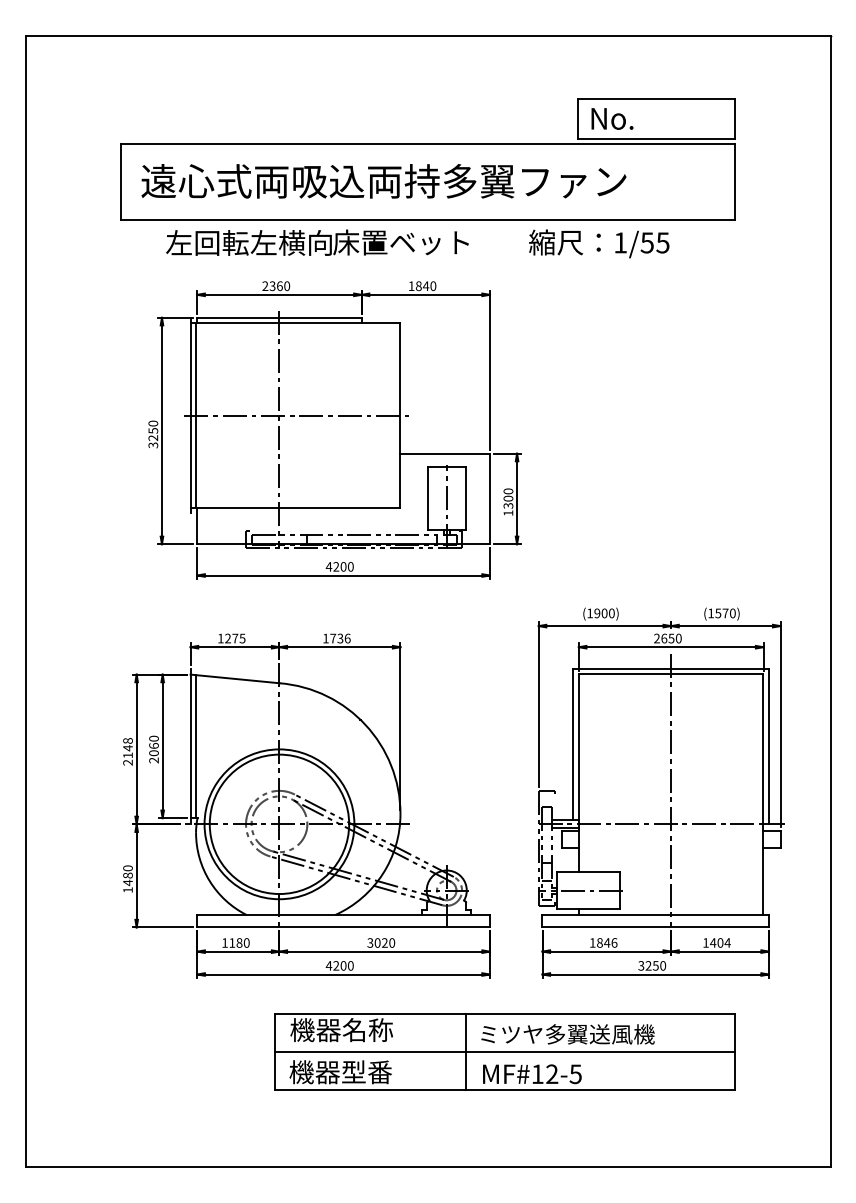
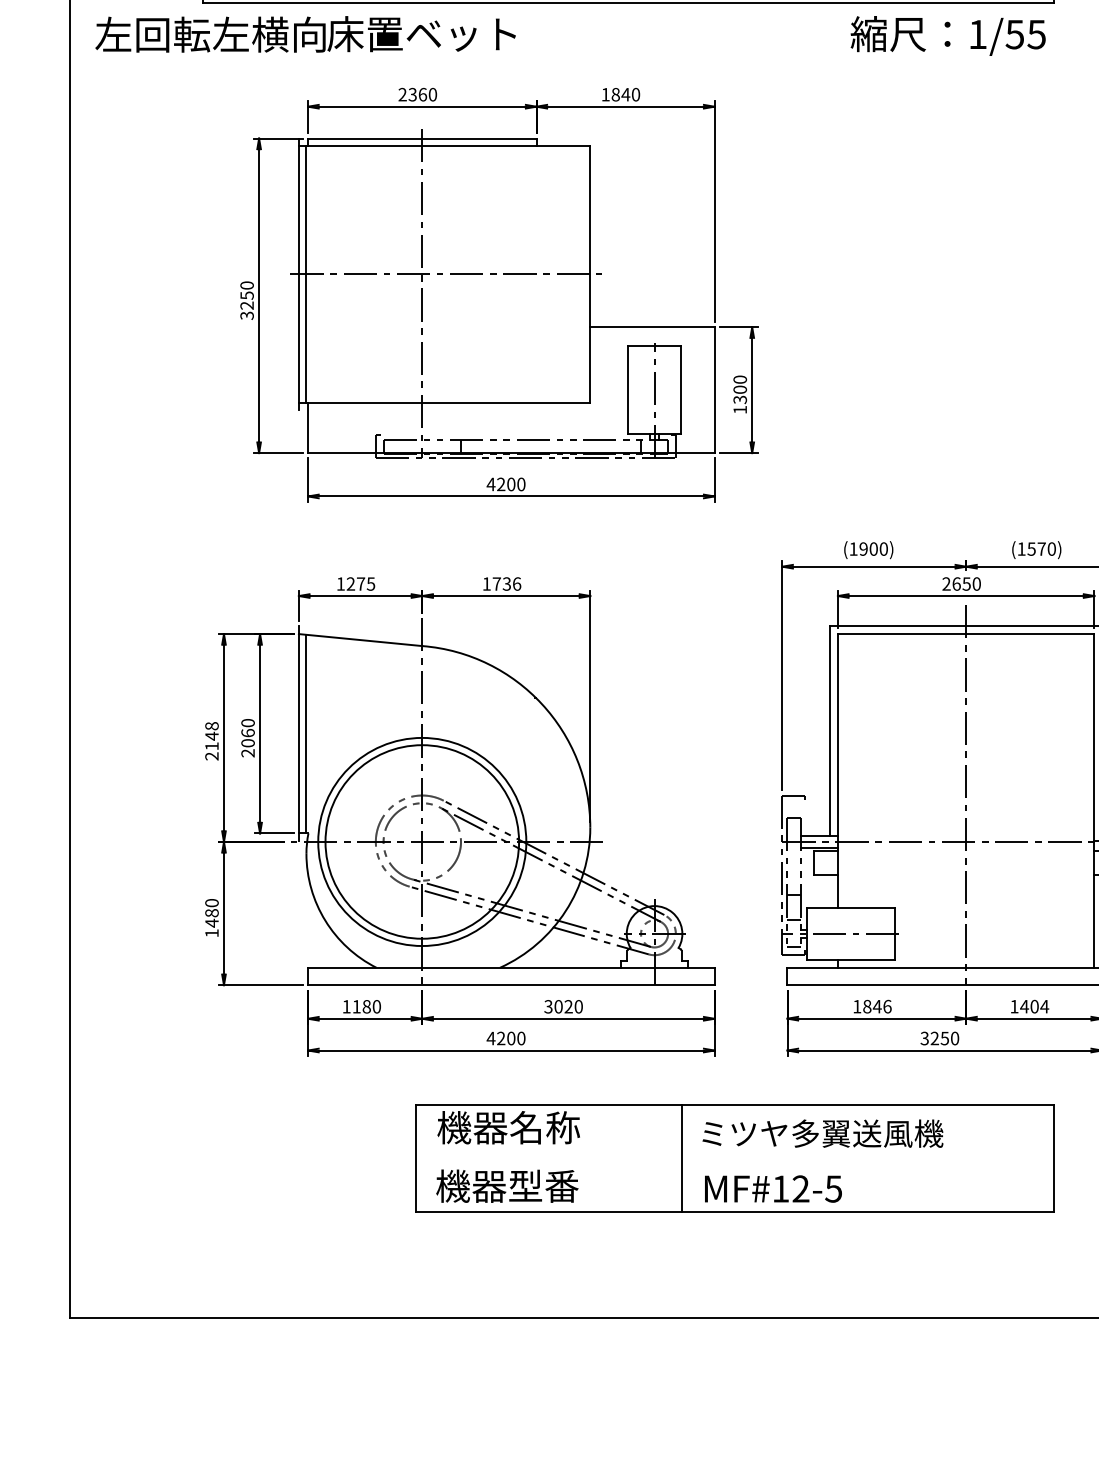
text: (317, 242) -> (305, 34), moved
text: (599, 243) -> (948, 35), moved
line: (504, 1052) -> (734, 1158), removed

